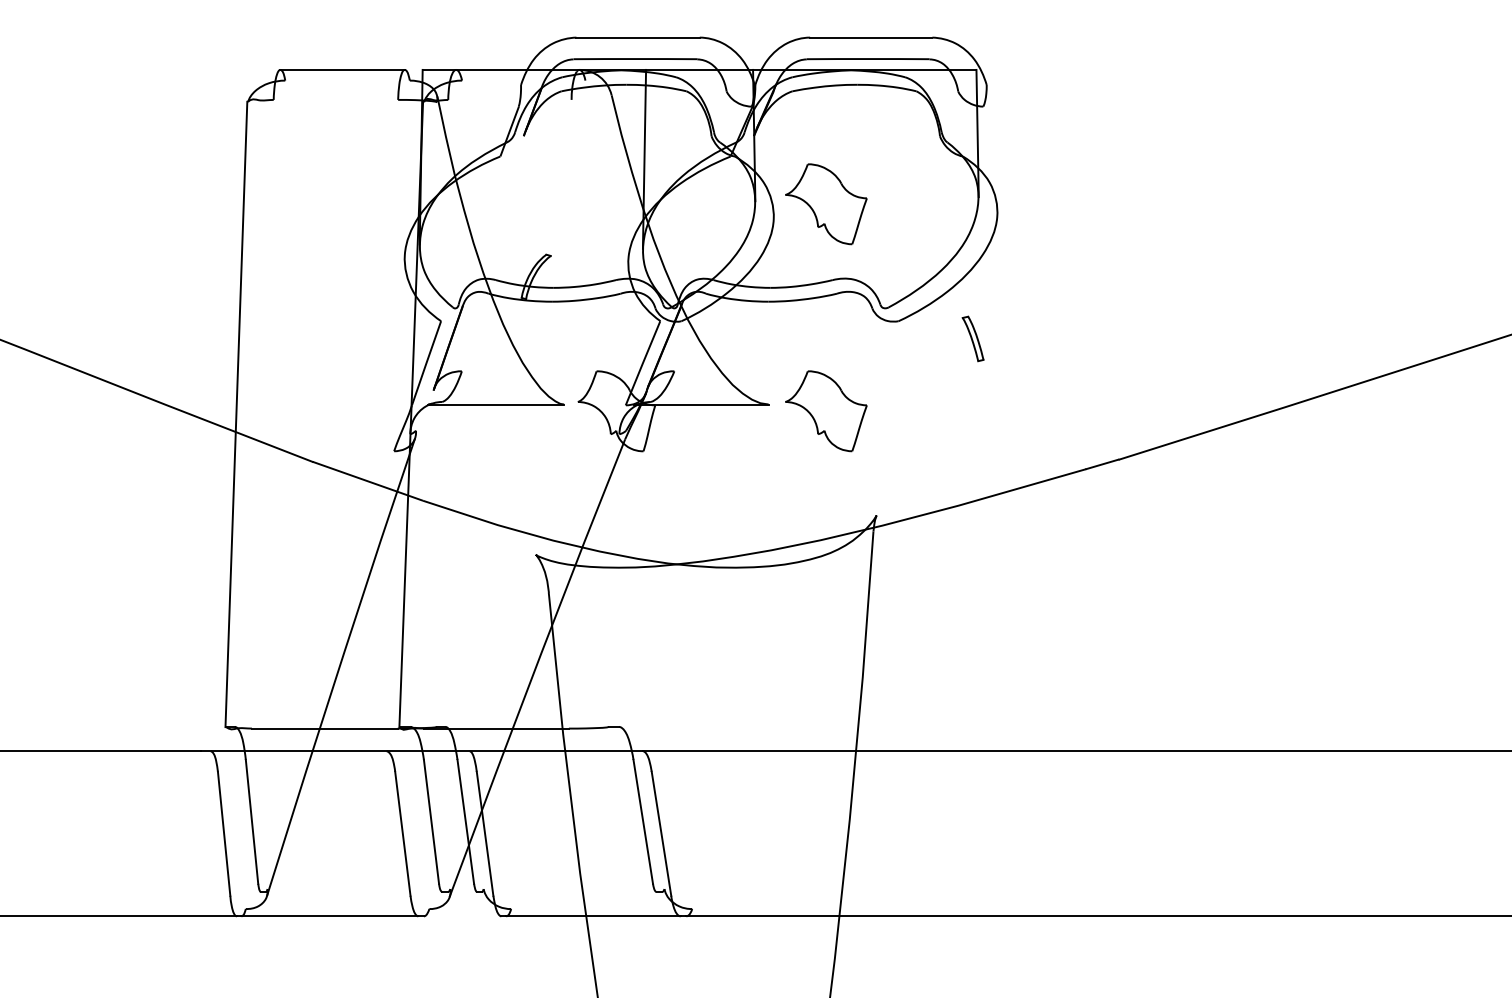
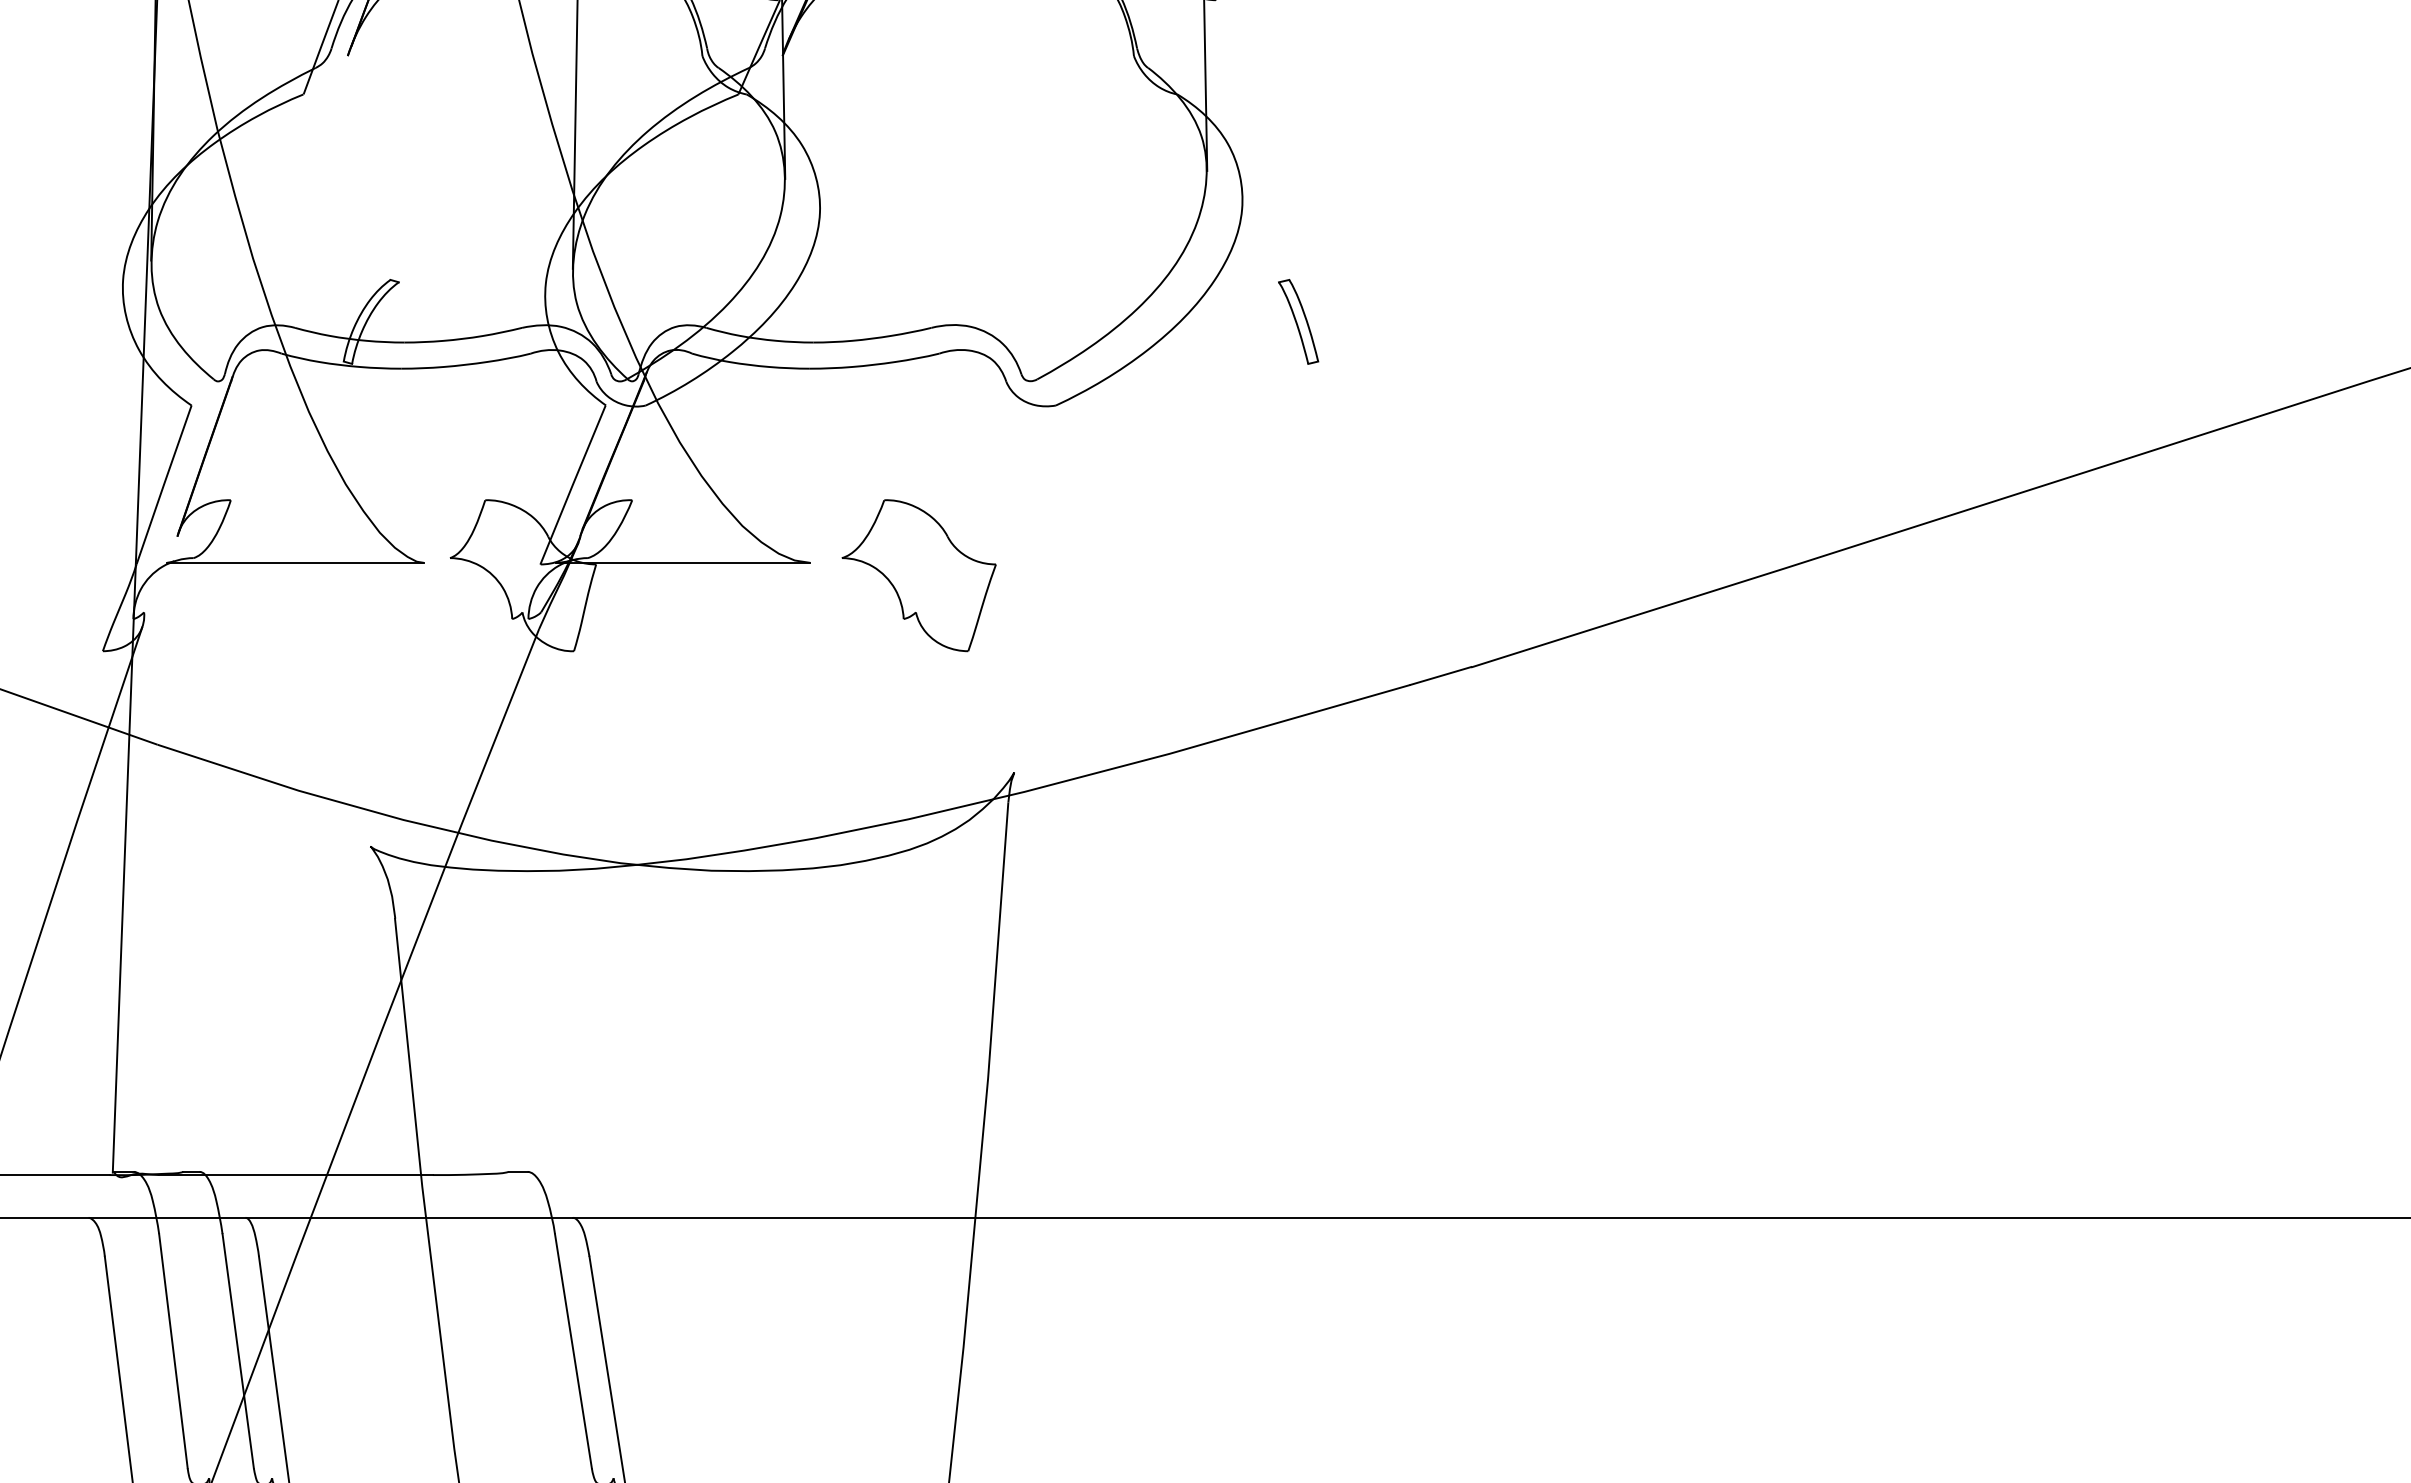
part: (826, 204) -> (919, 185), removed
part: (972, 338) -> (1297, 321), moved

